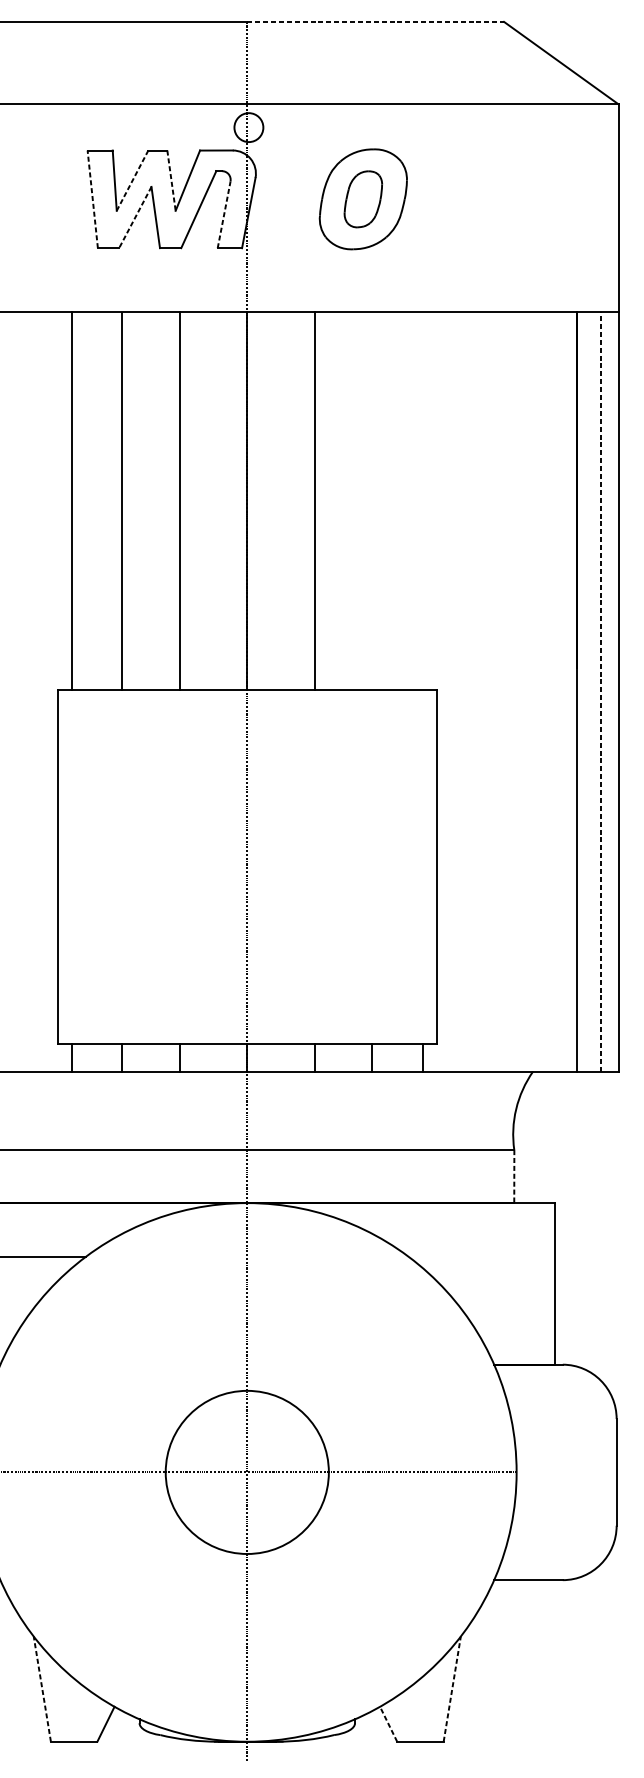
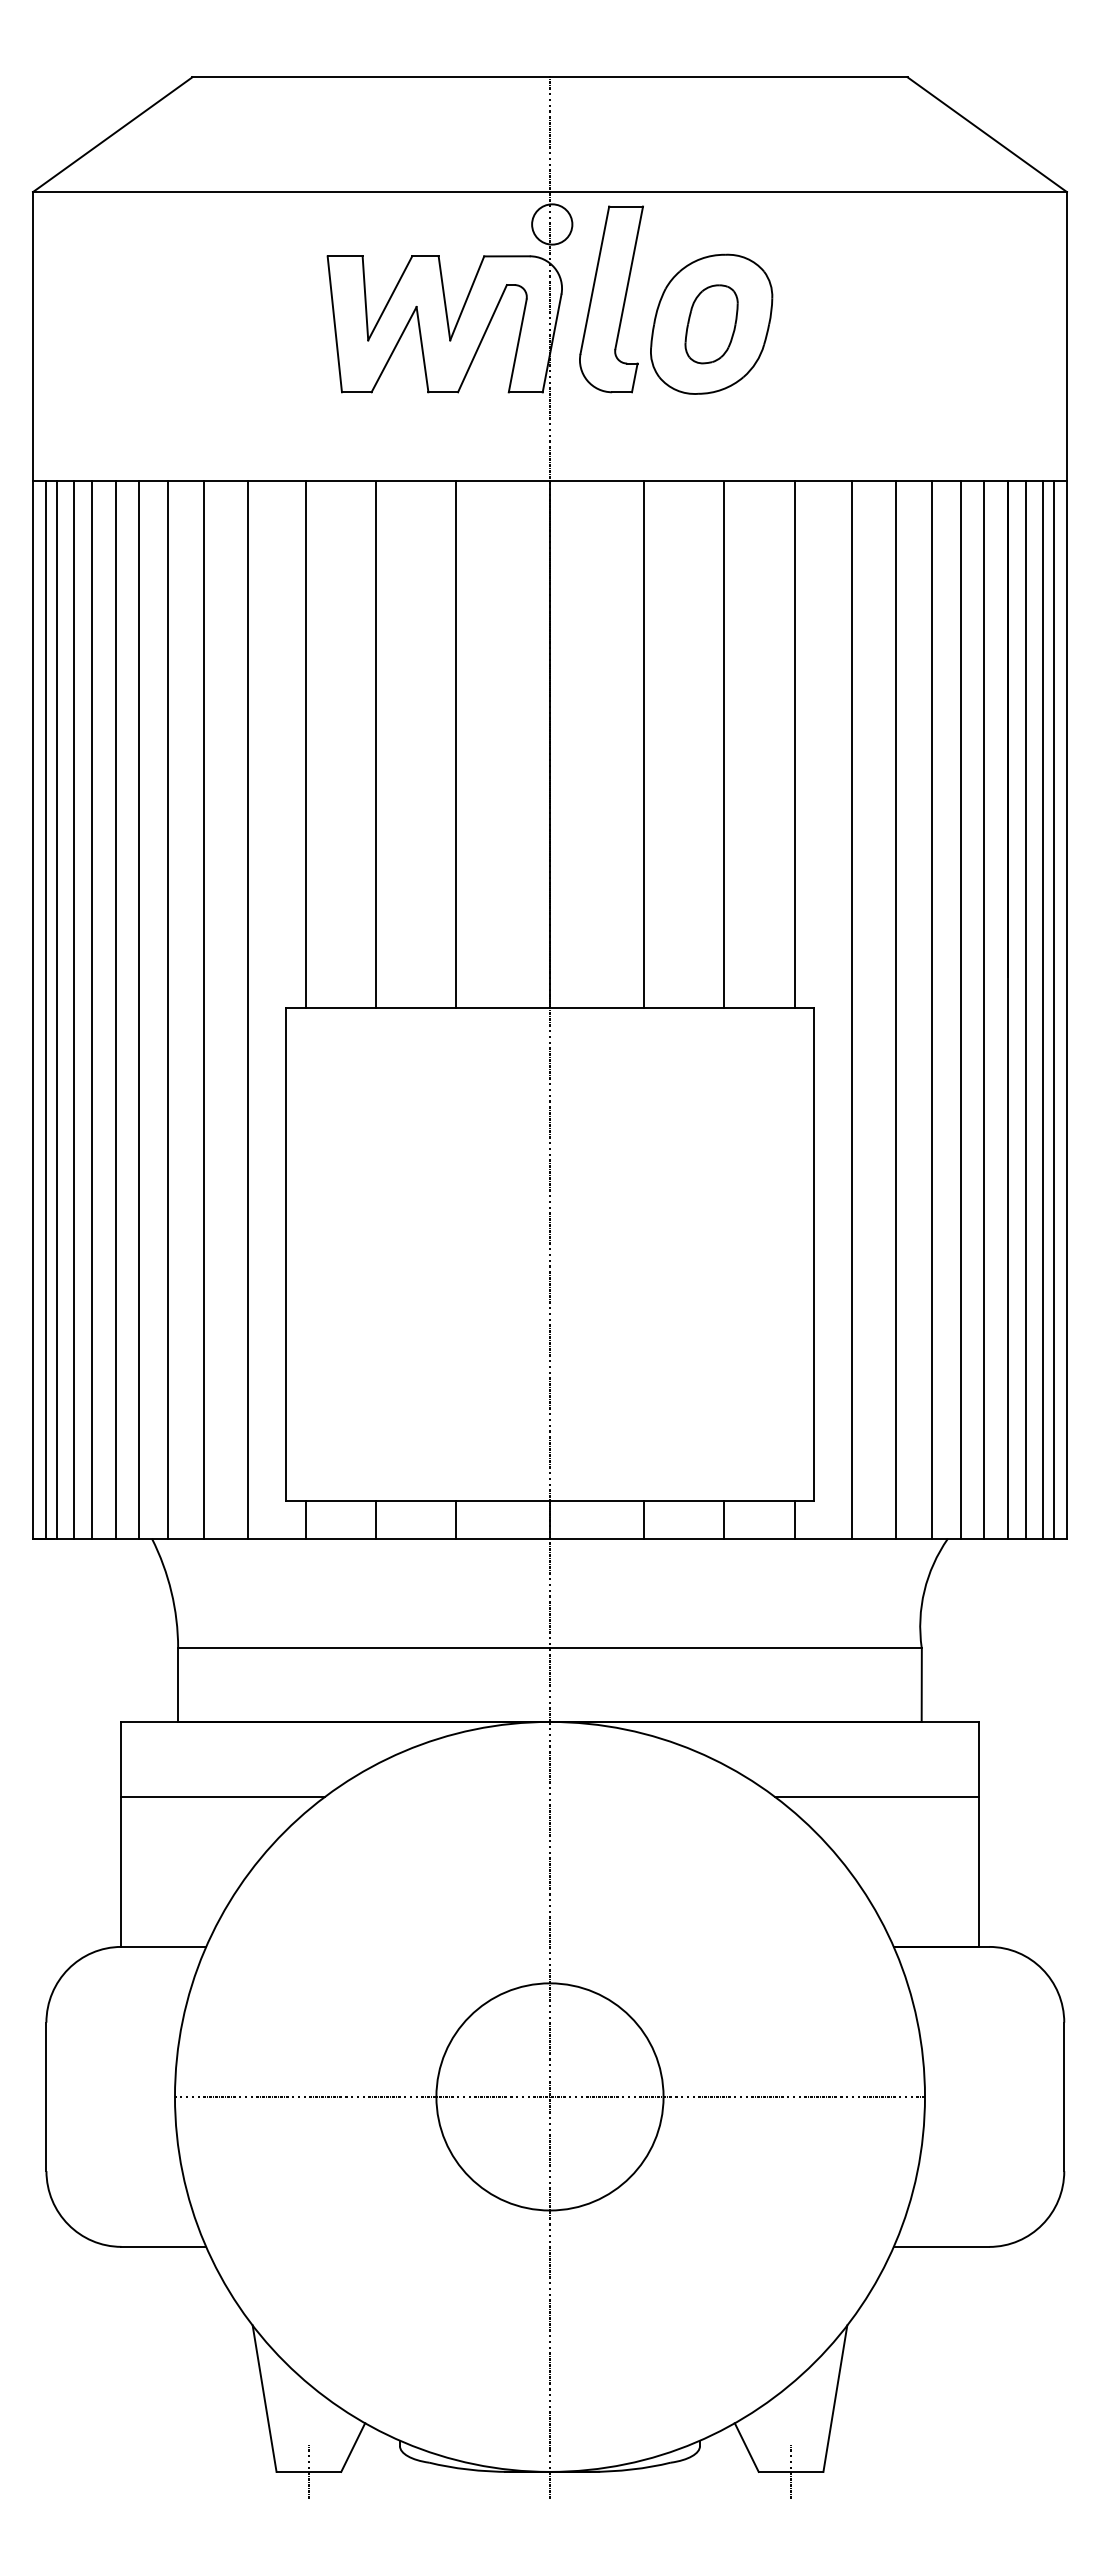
line: (375, 22) -> (728, 77), dashed -> solid
line: (132, 180) -> (390, 297), dashed -> solid
line: (171, 180) -> (444, 298), dashed -> solid
part: (291, 181) -> (611, 299), added
line: (92, 198) -> (334, 323), dashed -> solid
line: (223, 214) -> (517, 345), dashed -> solid
line: (134, 218) -> (393, 350), dashed -> solid
line: (371, 501) -> (723, 745), added
line: (422, 501) -> (794, 744), added
line: (30, 691) -> (248, 1009), added
line: (463, 691) -> (851, 1009), added
line: (495, 691) -> (895, 1009), added
line: (521, 691) -> (931, 1009), added
line: (542, 691) -> (960, 1009), added
line: (558, 691) -> (983, 1009), added
line: (589, 691) -> (1026, 1009), added
line: (601, 691) -> (1043, 1009), dashed -> solid
line: (608, 691) -> (1053, 1009), added
line: (514, 1176) -> (921, 1685), dashed -> solid
line: (481, 1256) -> (876, 1796), added
line: (42, 1689) -> (264, 2398), dashed -> solid
line: (452, 1689) -> (835, 2398), dashed -> solid
line: (388, 1724) -> (746, 2447), dashed -> solid
line: (73, 1741) -> (308, 2471), added
line: (420, 1741) -> (791, 2471), added

